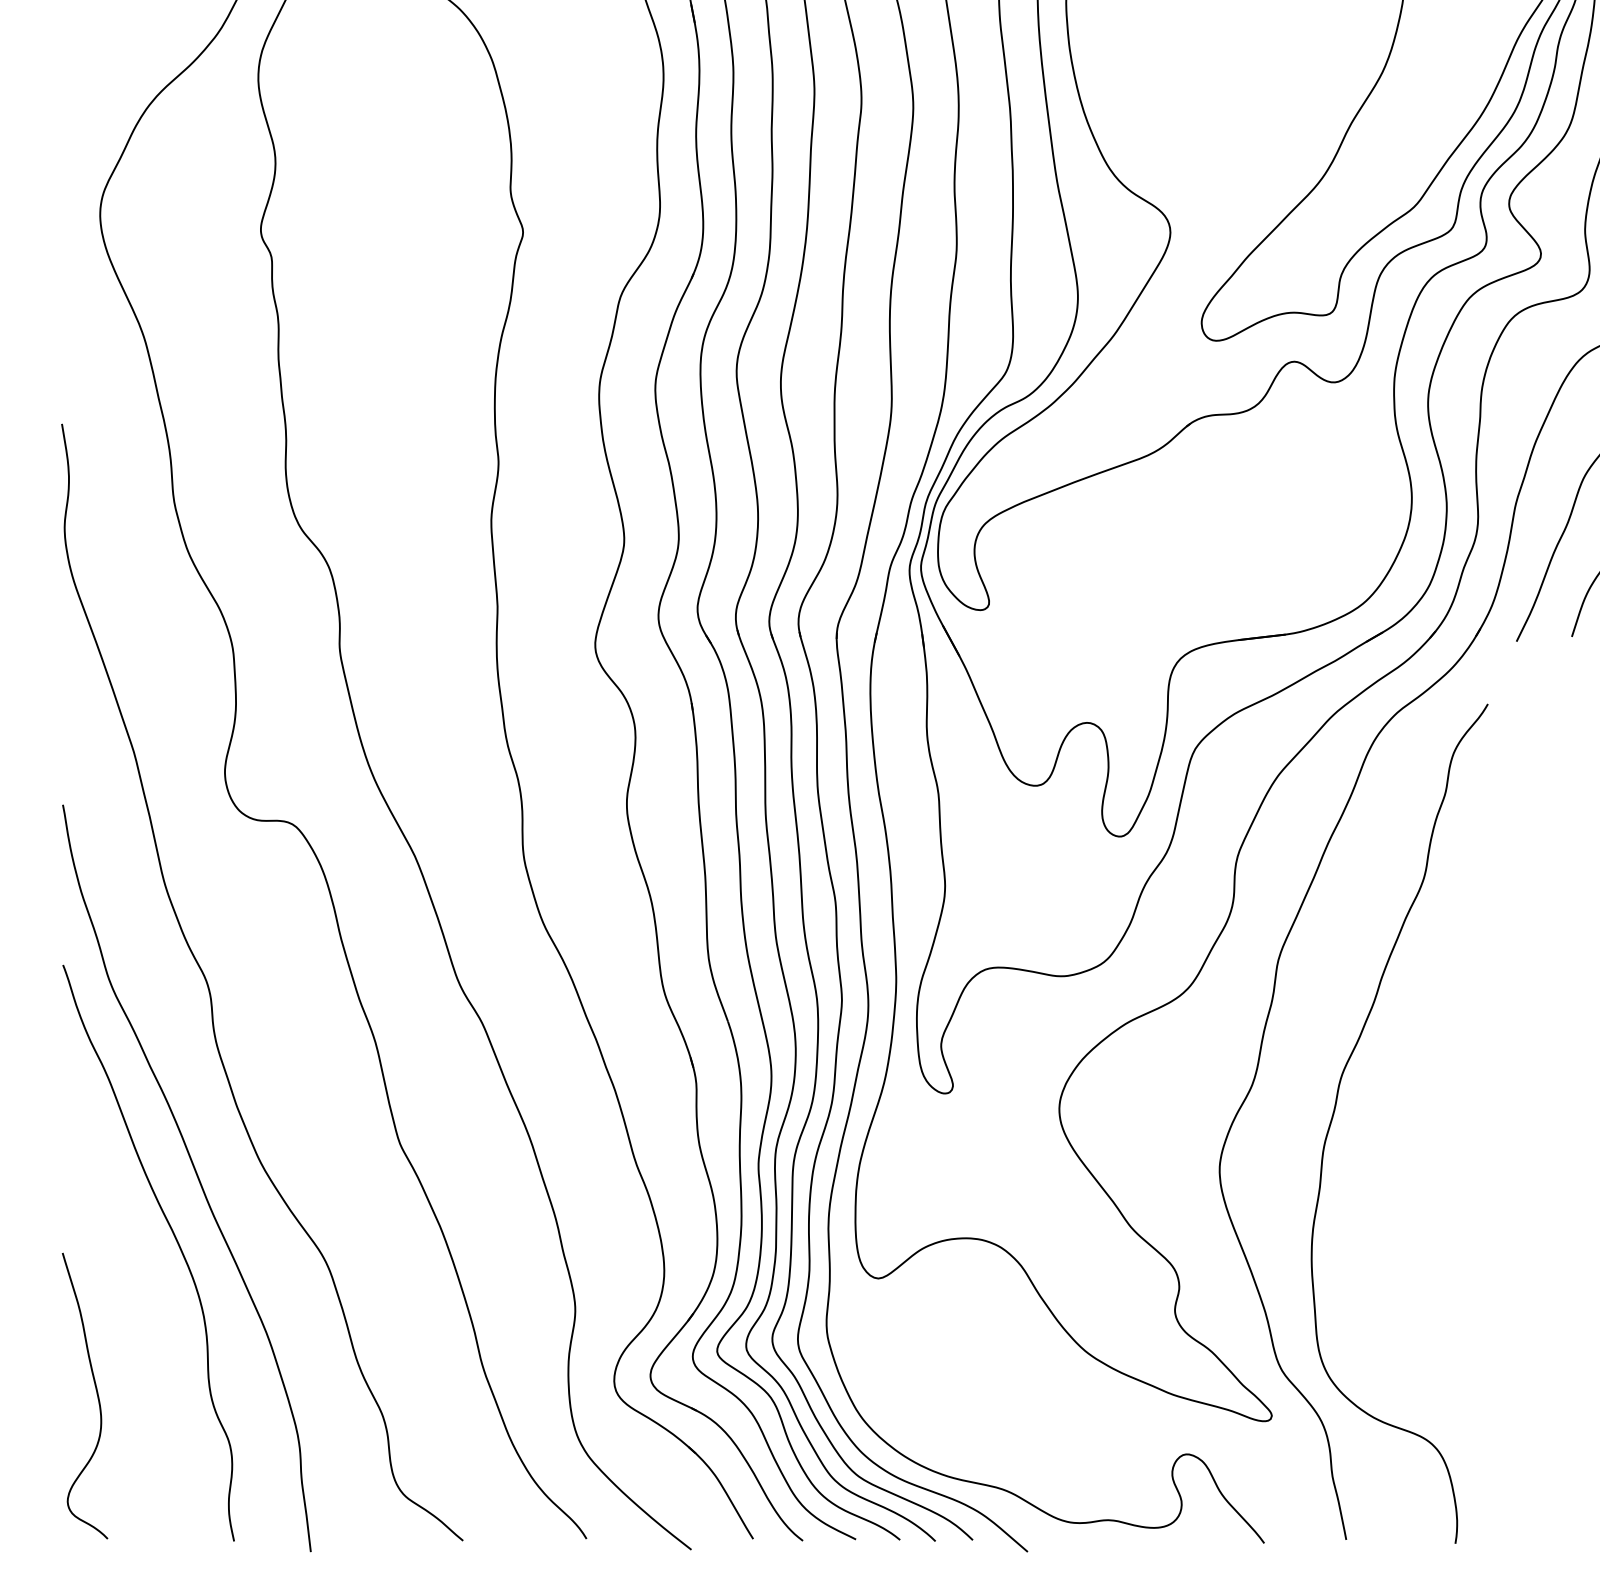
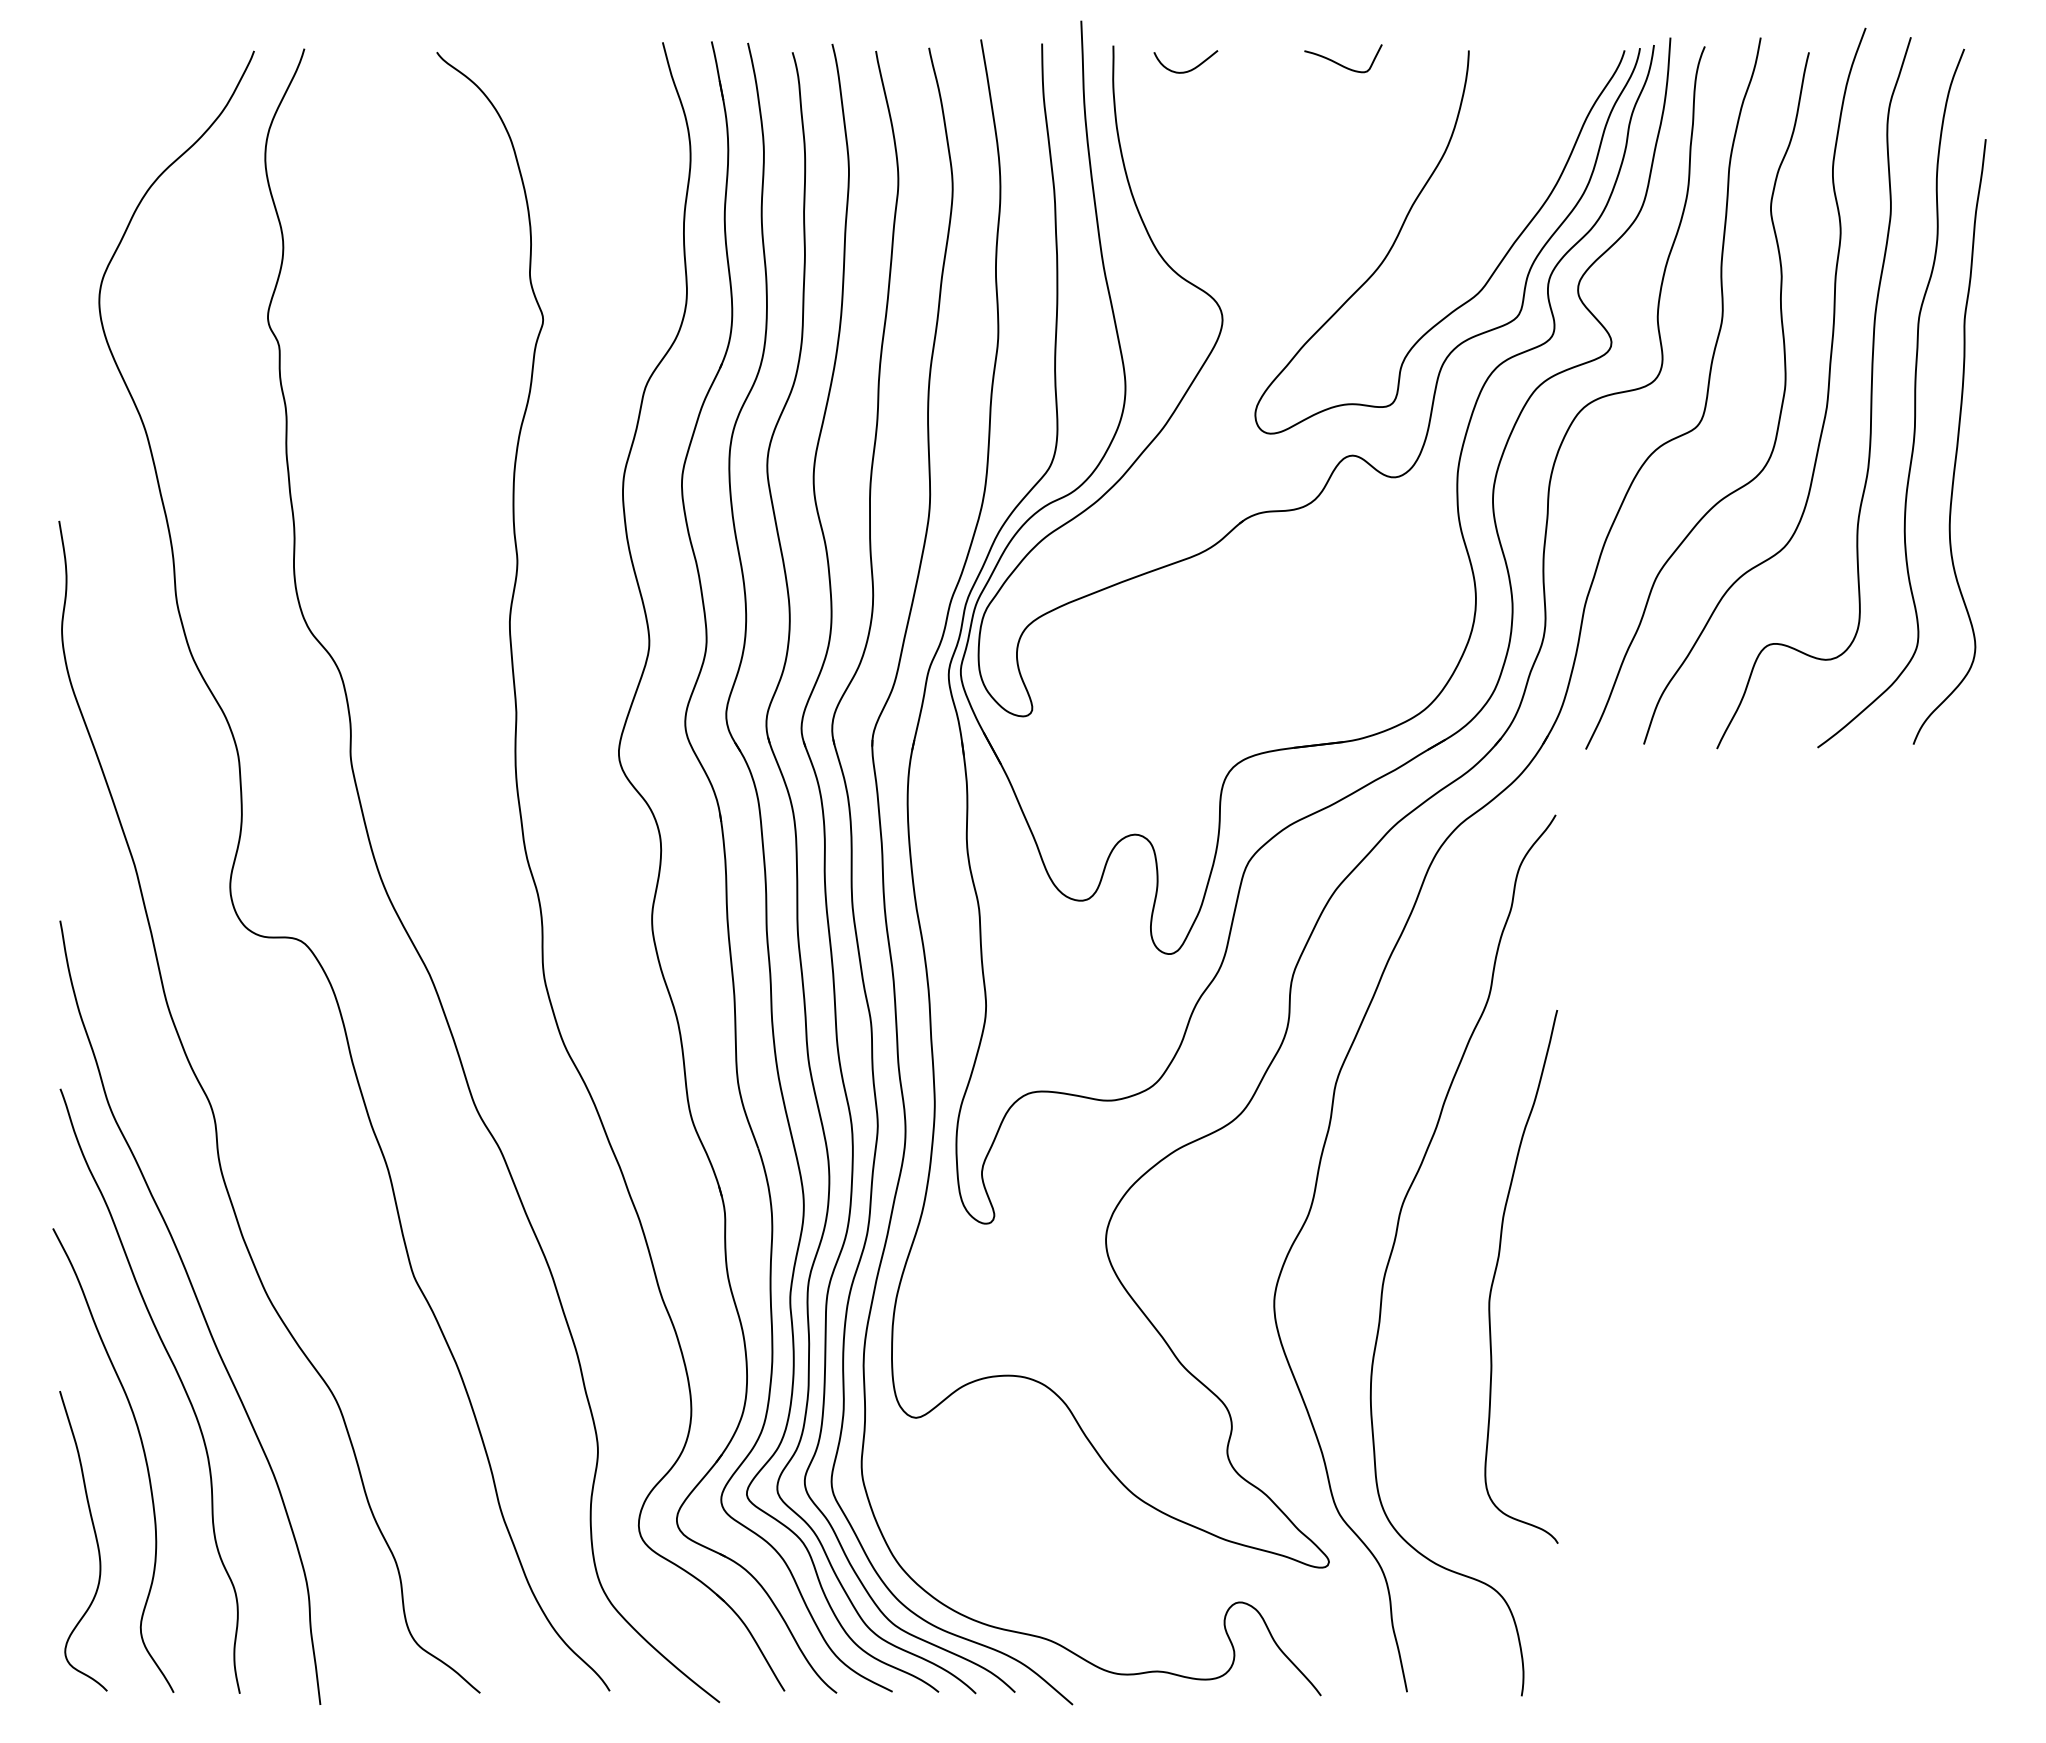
curve: (1431, 1139) -> (1496, 1271), added
curve: (142, 1312) -> (143, 1453), added

